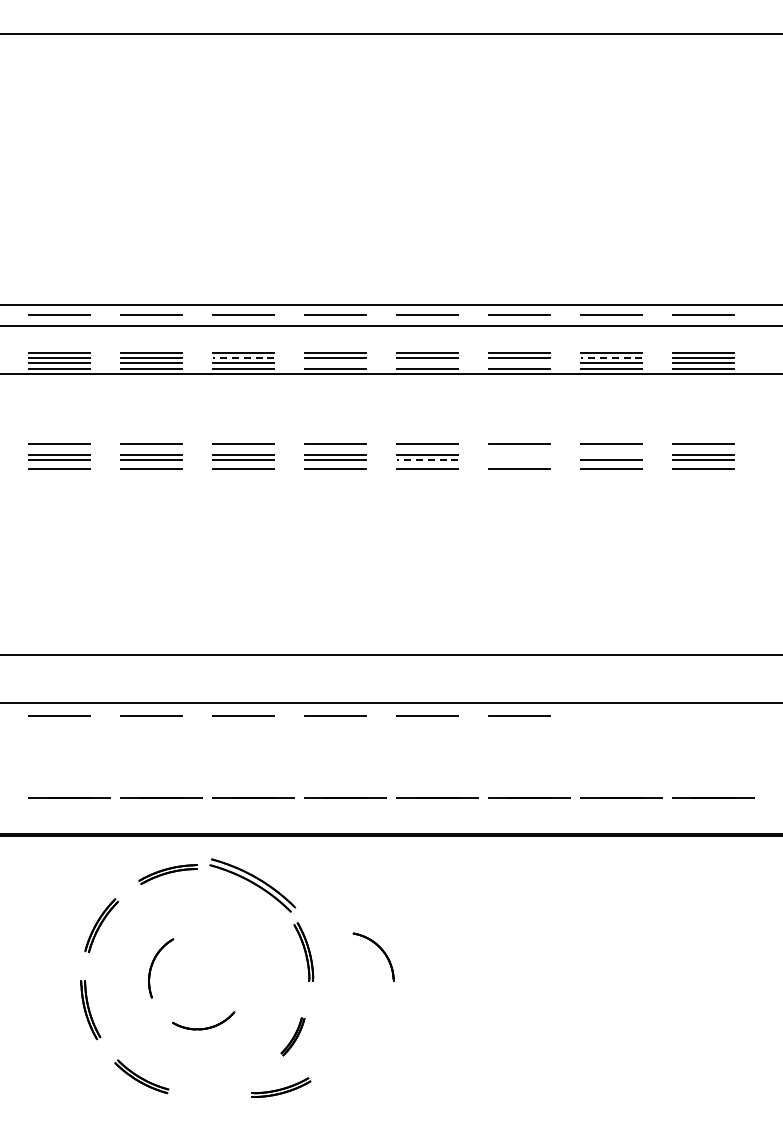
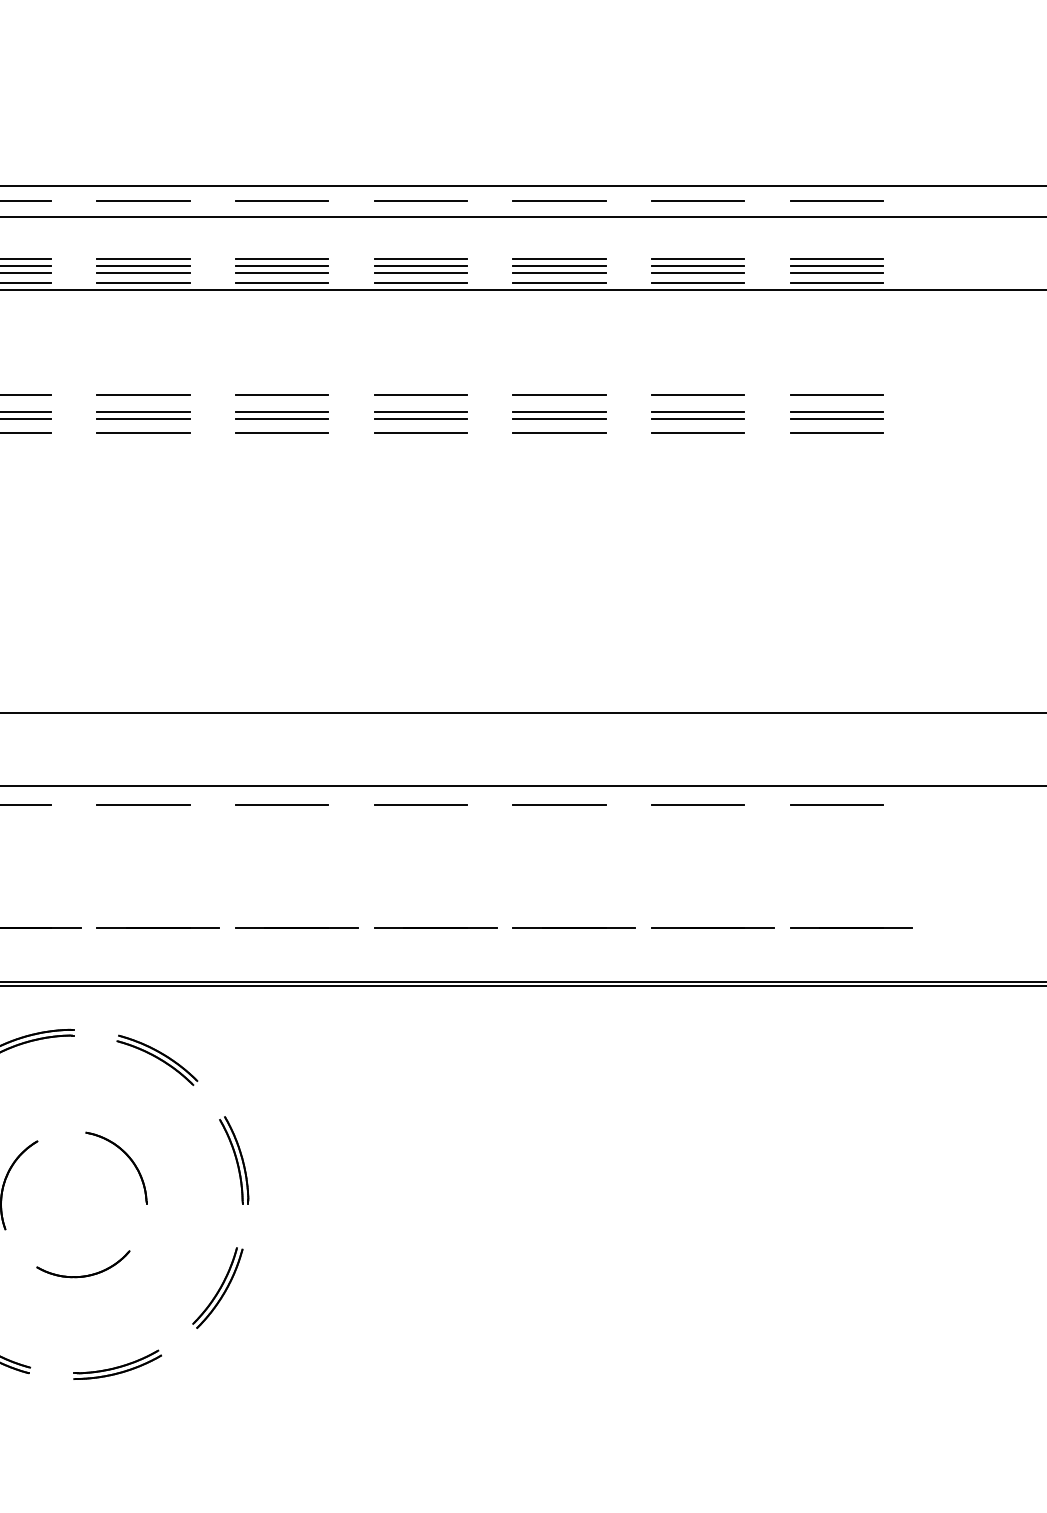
line: (243, 358) -> (143, 266), dashed -> solid
line: (611, 358) -> (697, 266), dashed -> solid
line: (335, 363) -> (281, 273), added
line: (427, 363) -> (420, 273), added
line: (519, 363) -> (559, 273), added
line: (611, 455) -> (697, 412), added
part: (519, 457) -> (559, 415), added
line: (427, 459) -> (420, 418), dashed -> solid
line: (611, 715) -> (697, 804), added
line: (703, 716) -> (836, 805), added
part: (252, 885) -> (156, 1060), size x0.62
part: (382, 952) -> (129, 1161), moved
part: (292, 1036) -> (217, 1287), size x1.43
part: (281, 1087) -> (117, 1364), moved

